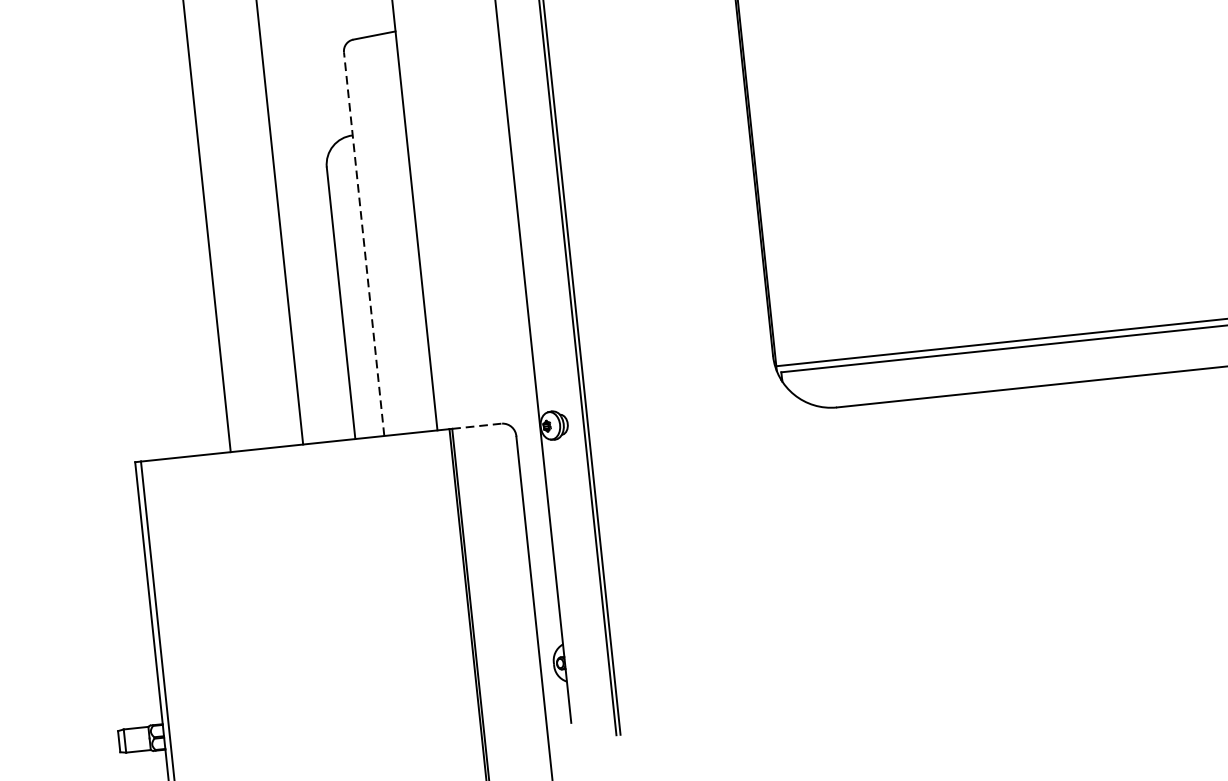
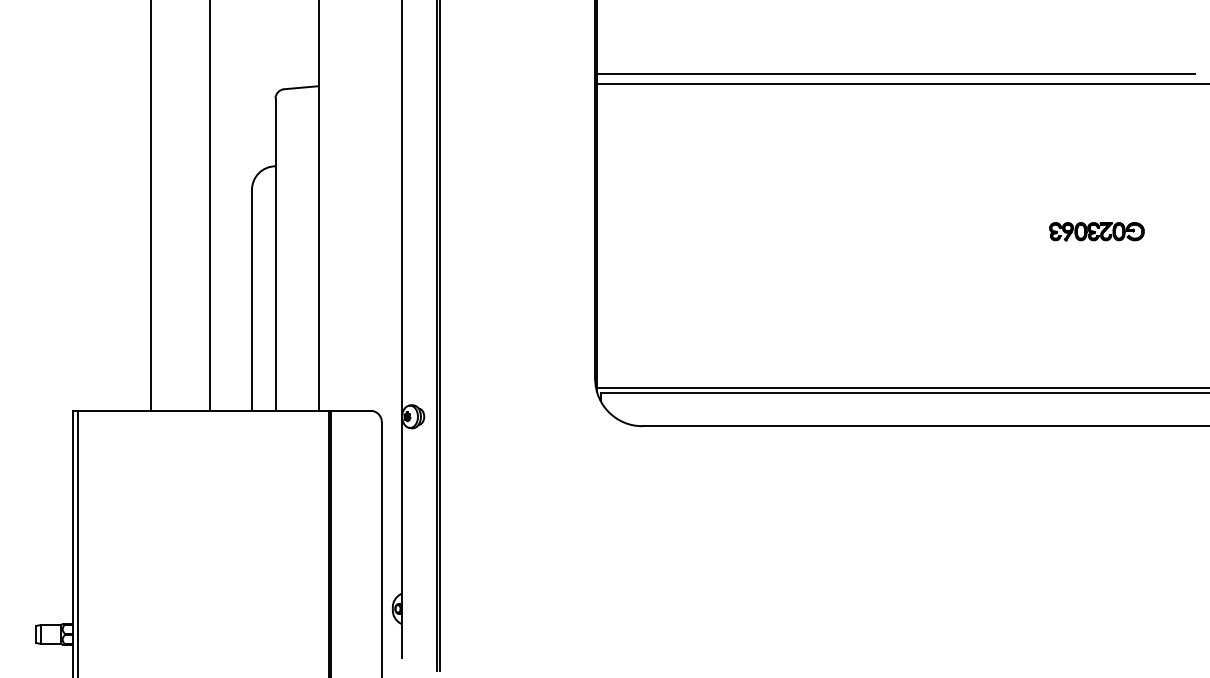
line: (364, 243) -> (275, 254), dashed -> solid
line: (477, 425) -> (351, 410), dashed -> solid

